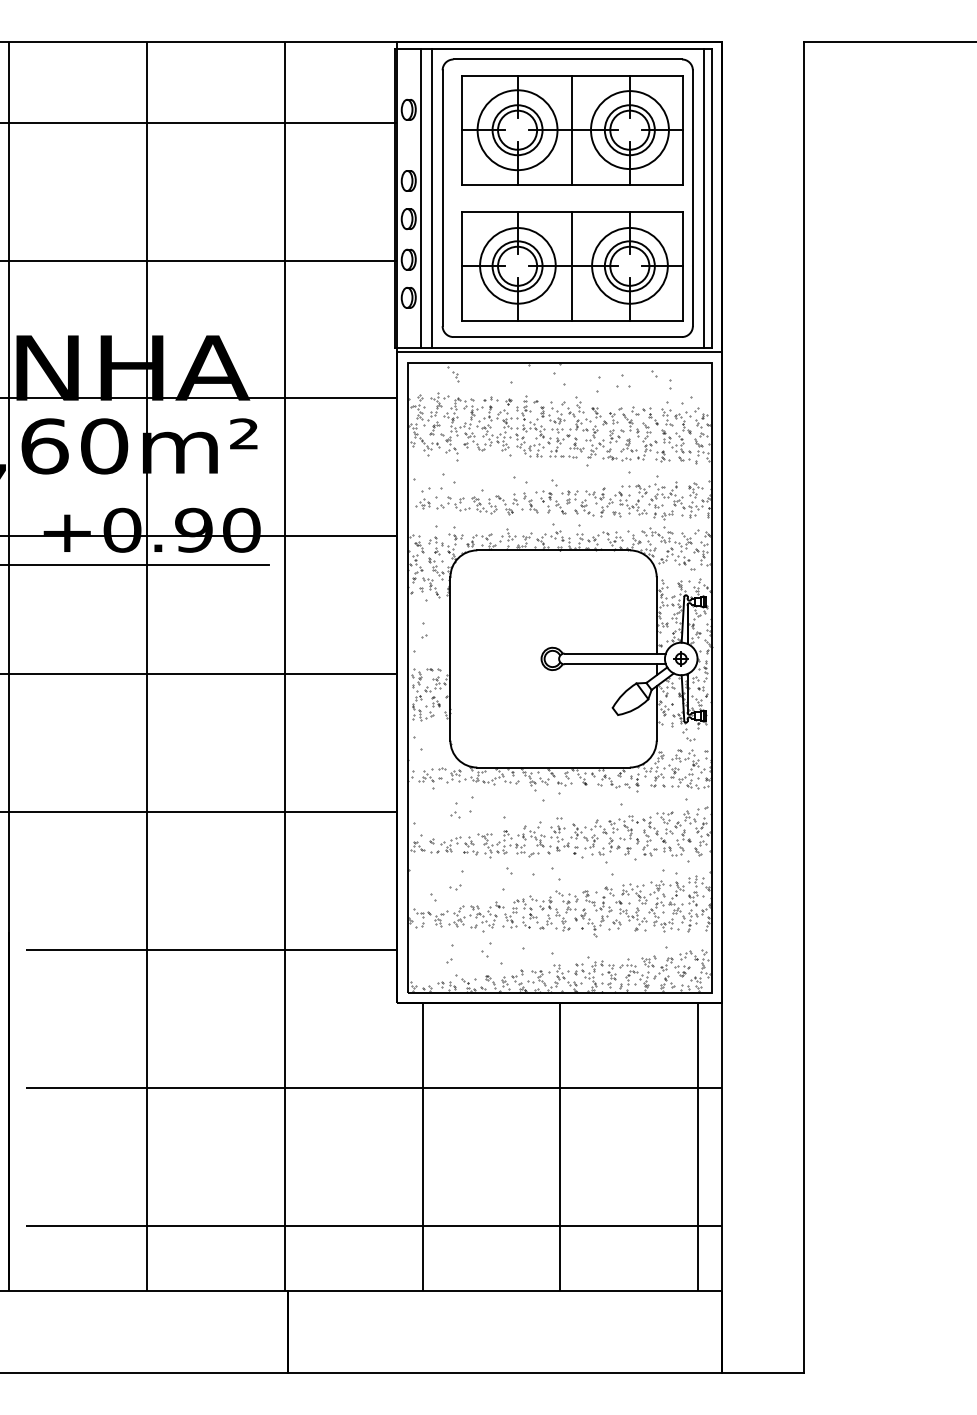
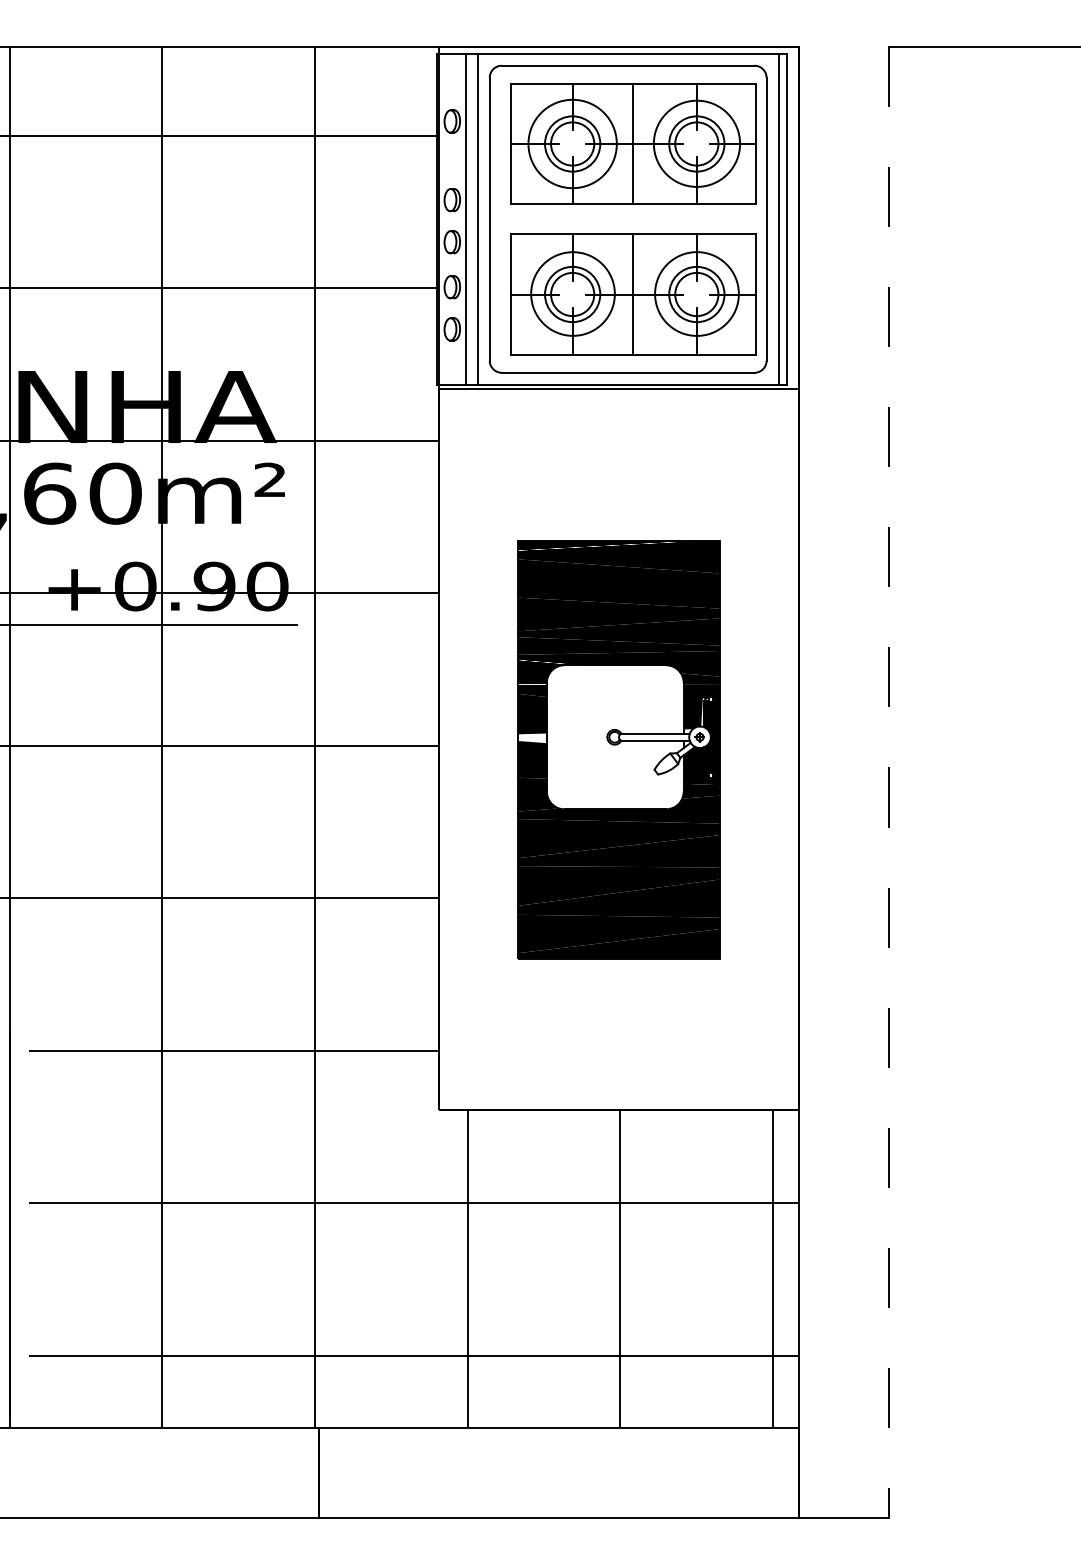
part: (559, 677) -> (619, 749), size x0.6
line: (804, 707) -> (889, 782), solid -> dashed

